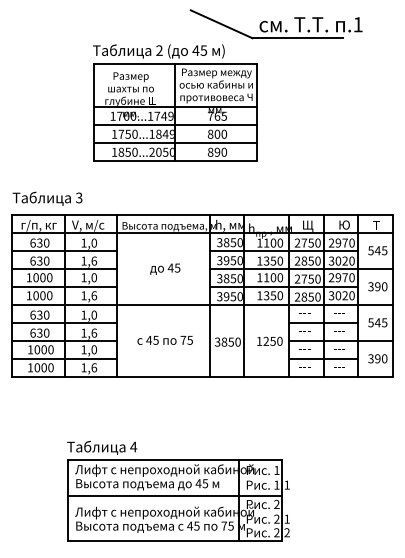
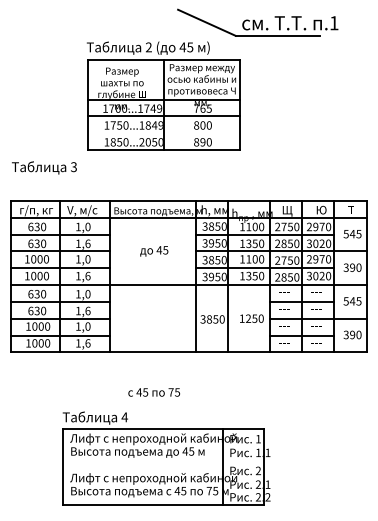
line: (175, 142) -> (163, 133), removed
text: (47, 198) -> (44, 167), moved
text: (164, 340) -> (153, 392), moved
line: (174, 495) -> (162, 462), removed

